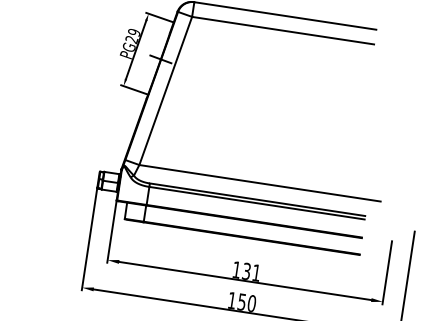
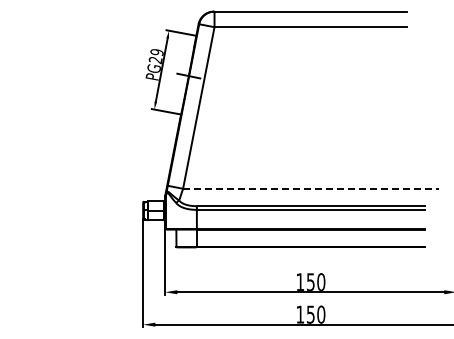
line: (259, 182) -> (310, 188), solid -> dashed
text: (252, 271) -> (316, 281), 131 -> 150

